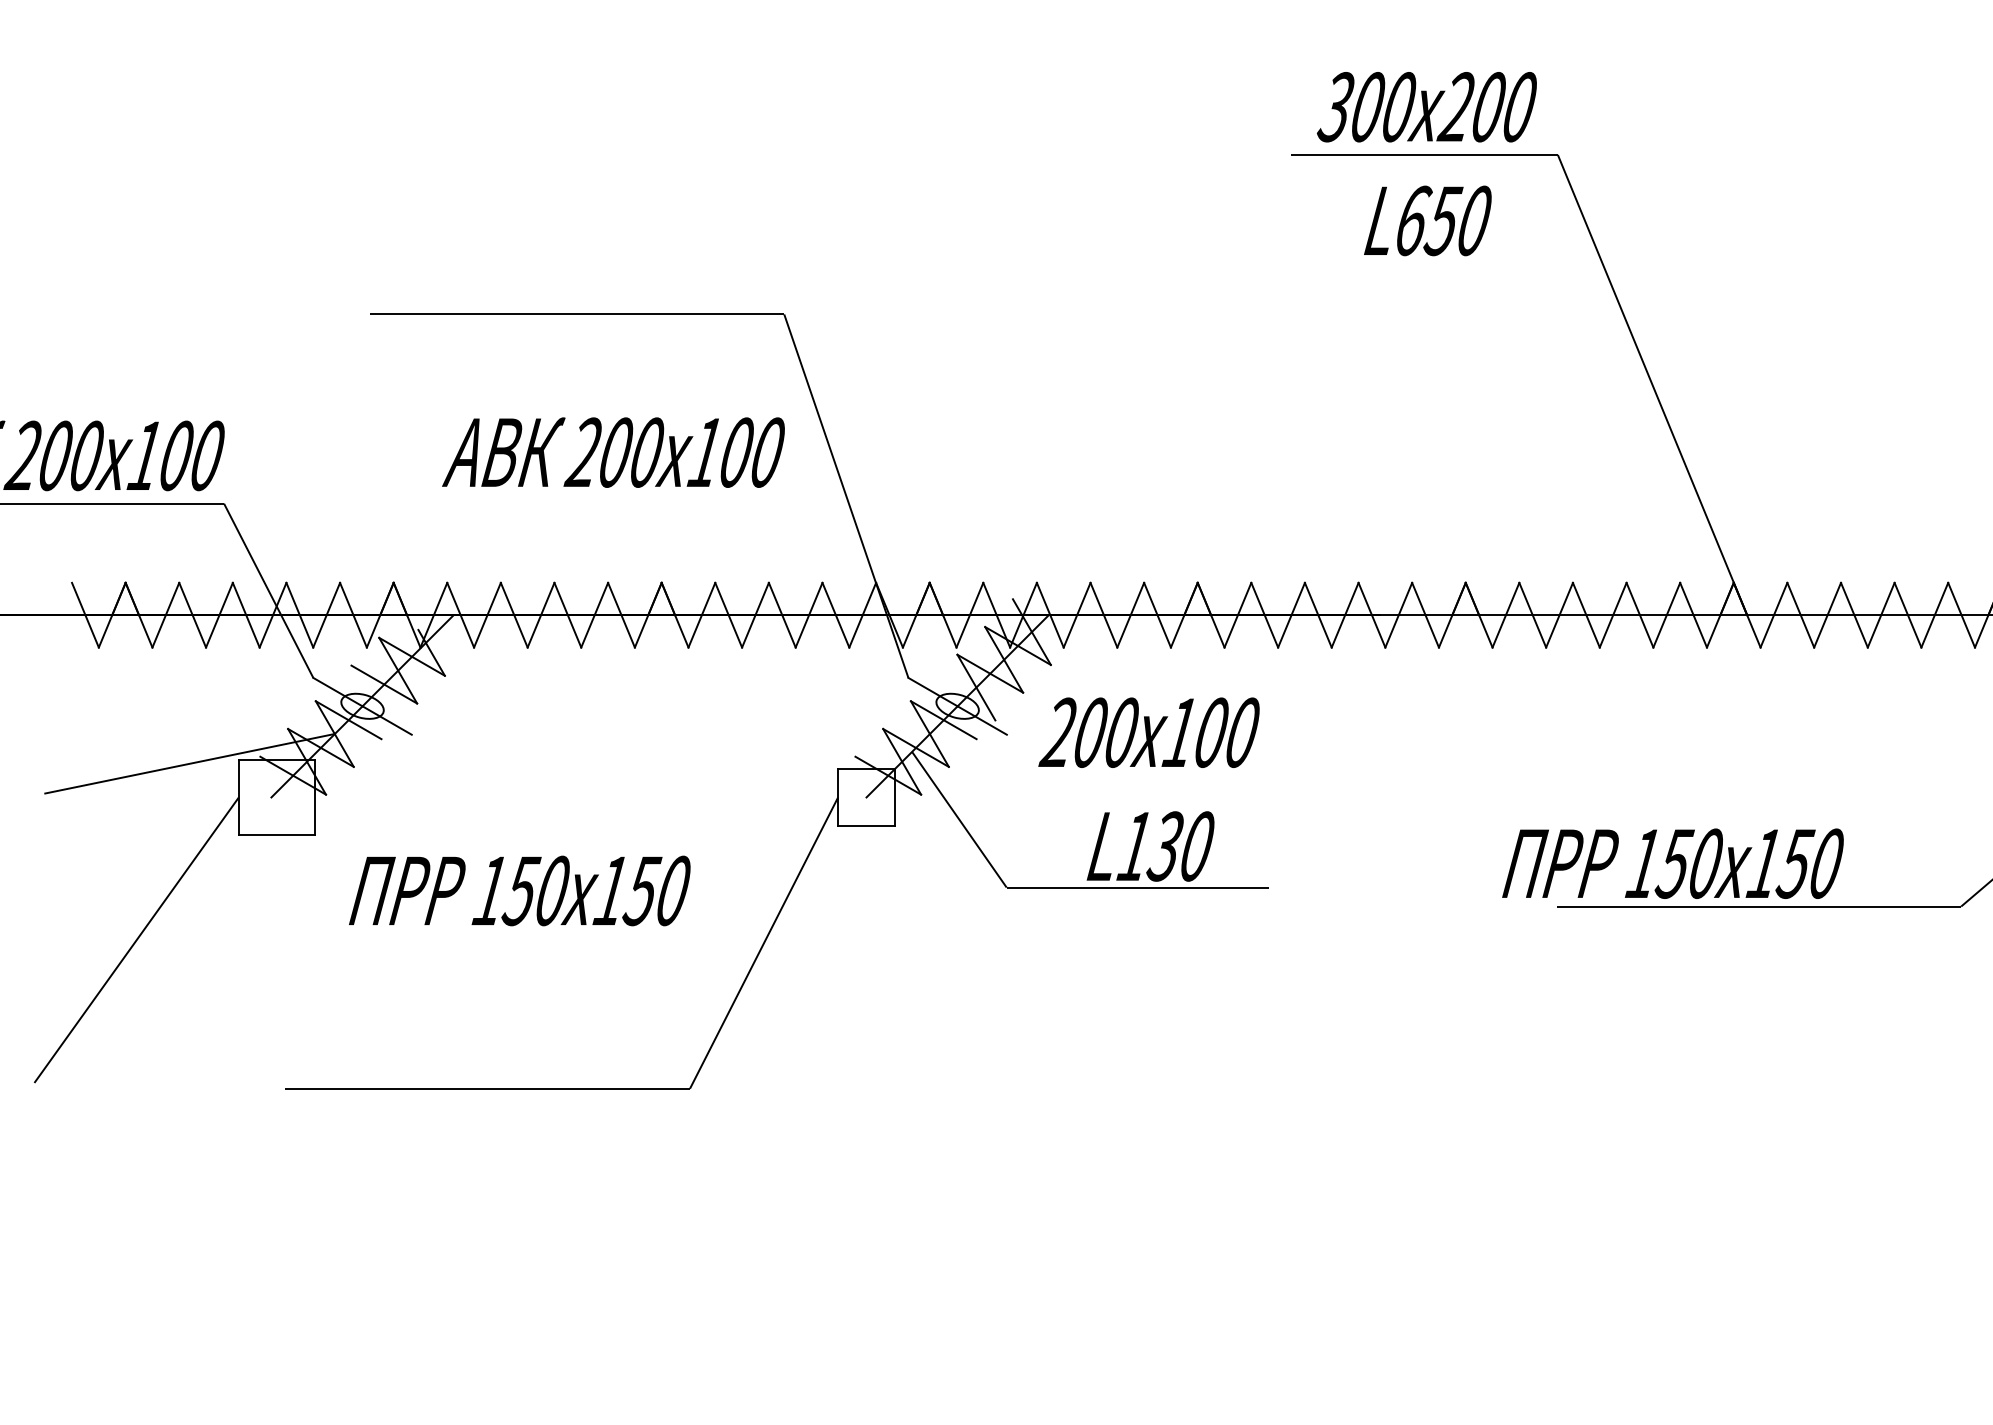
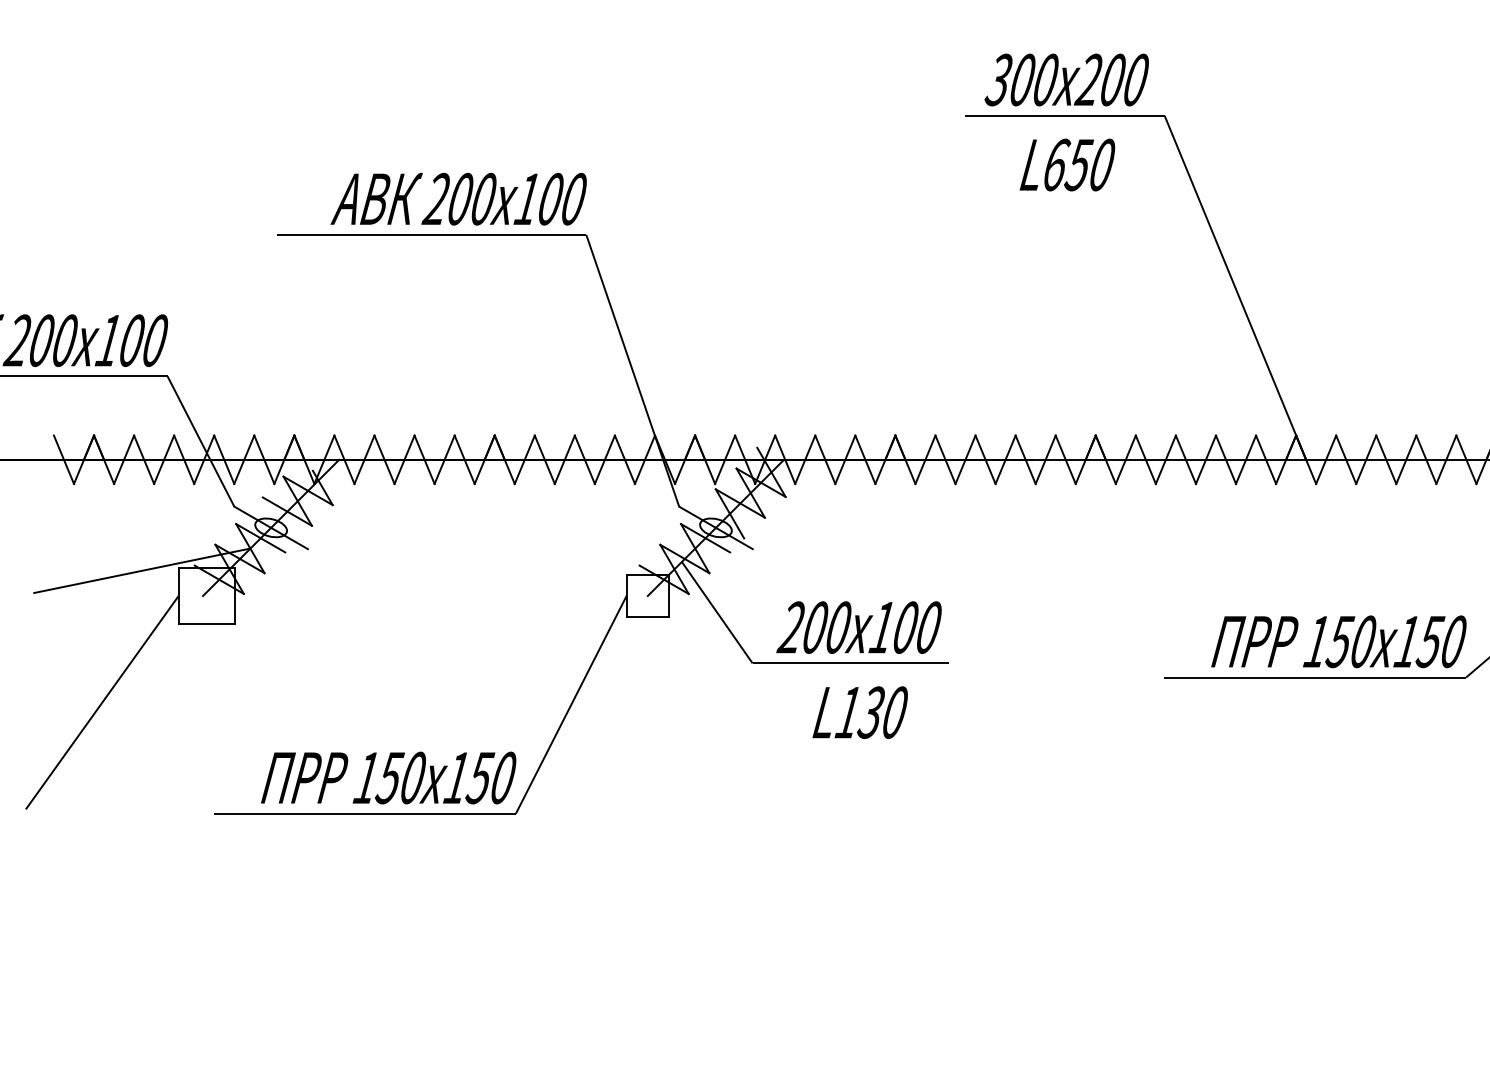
text: (613, 452) -> (458, 199), moved
text: (1148, 789) -> (858, 670), moved
text: (1672, 863) -> (1338, 641), moved
text: (519, 890) -> (388, 777), moved

